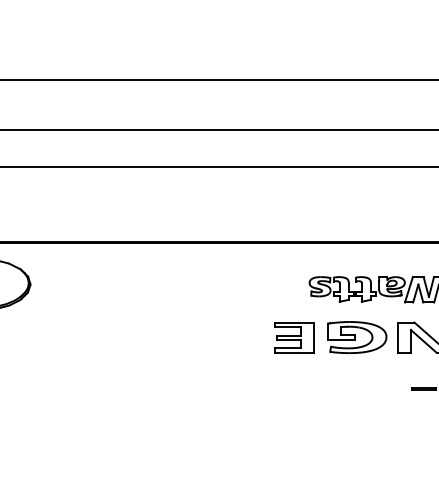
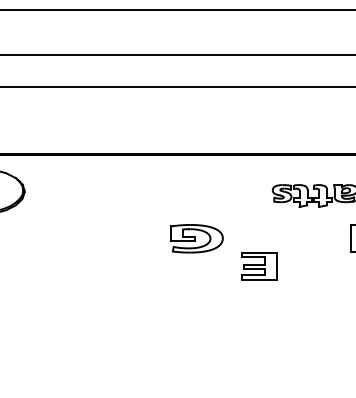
part: (294, 337) -> (259, 266), moved
part: (357, 337) -> (197, 238), moved

